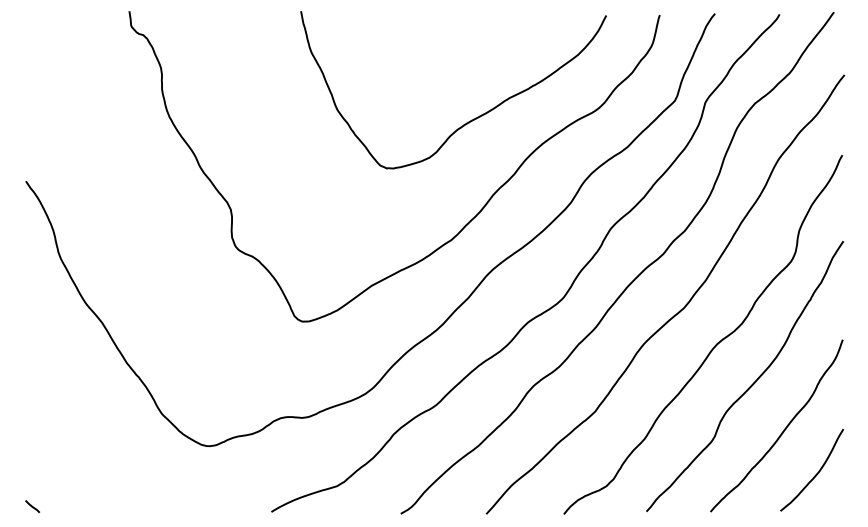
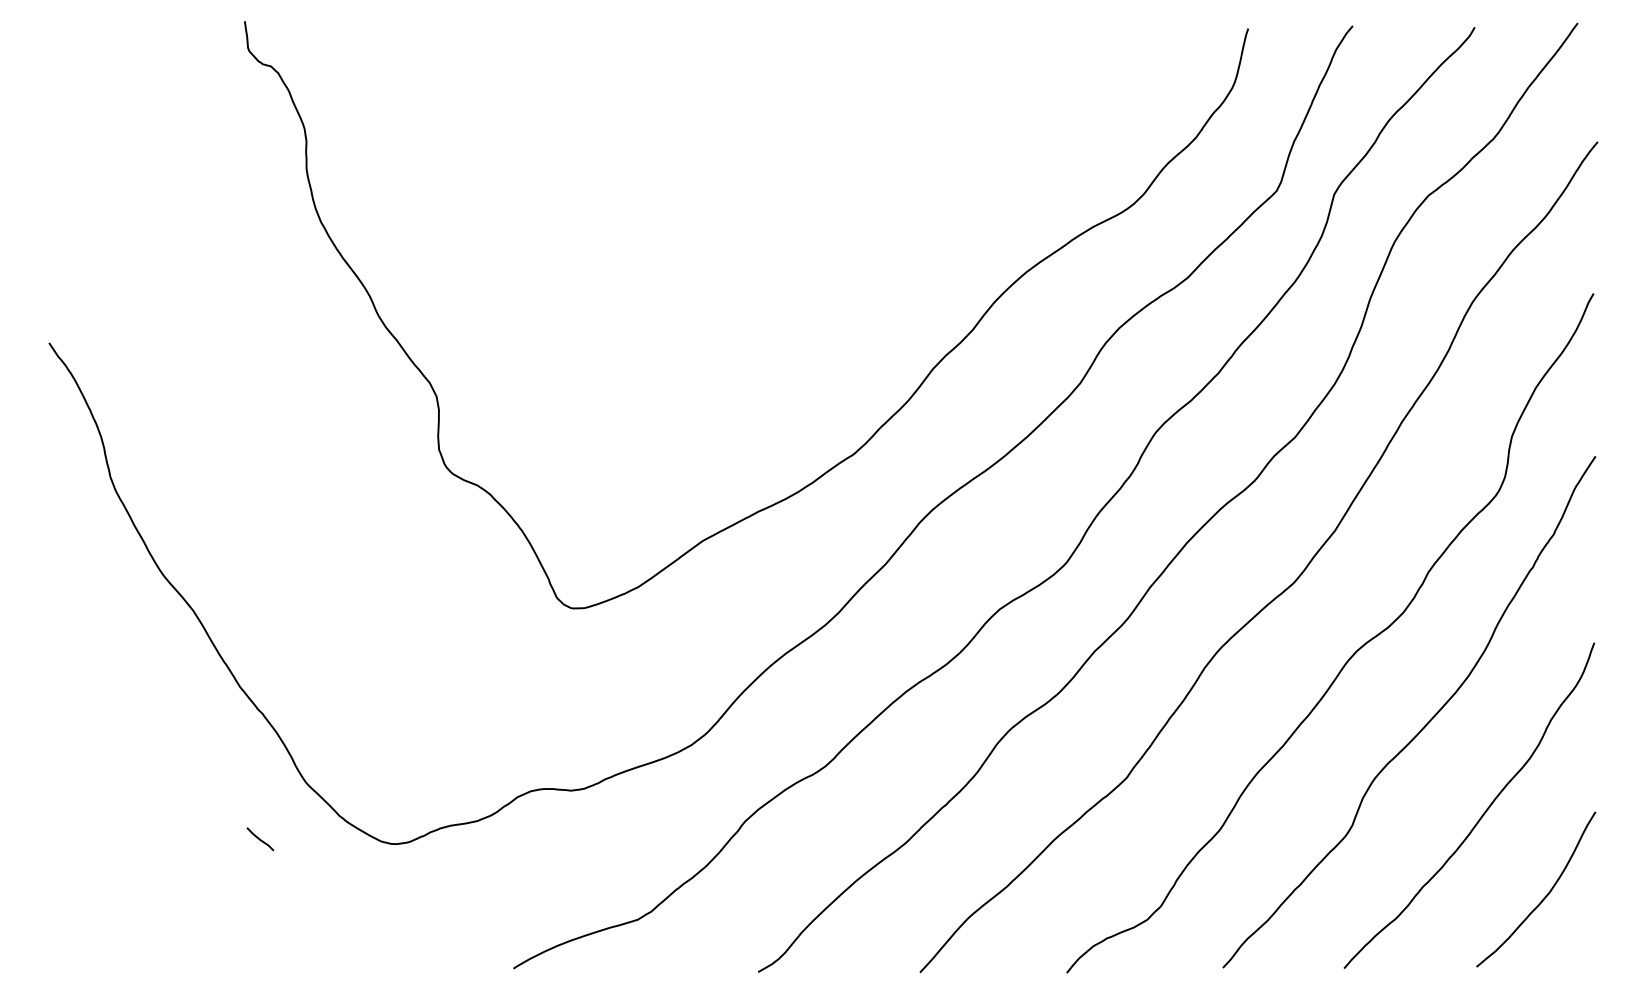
curve: (471, 119) -> (891, 226), removed
line: (32, 506) -> (260, 839), moved

